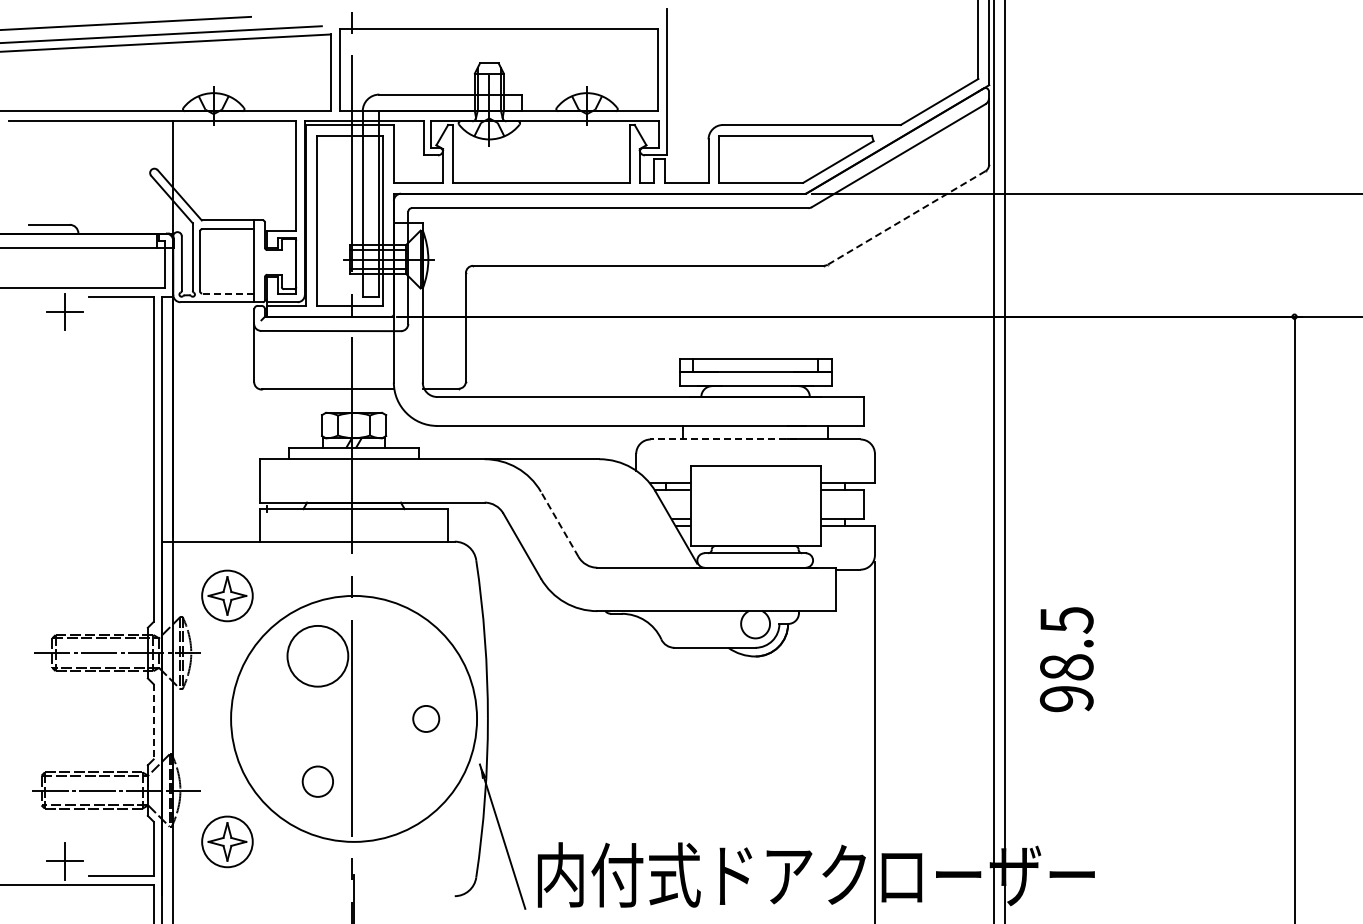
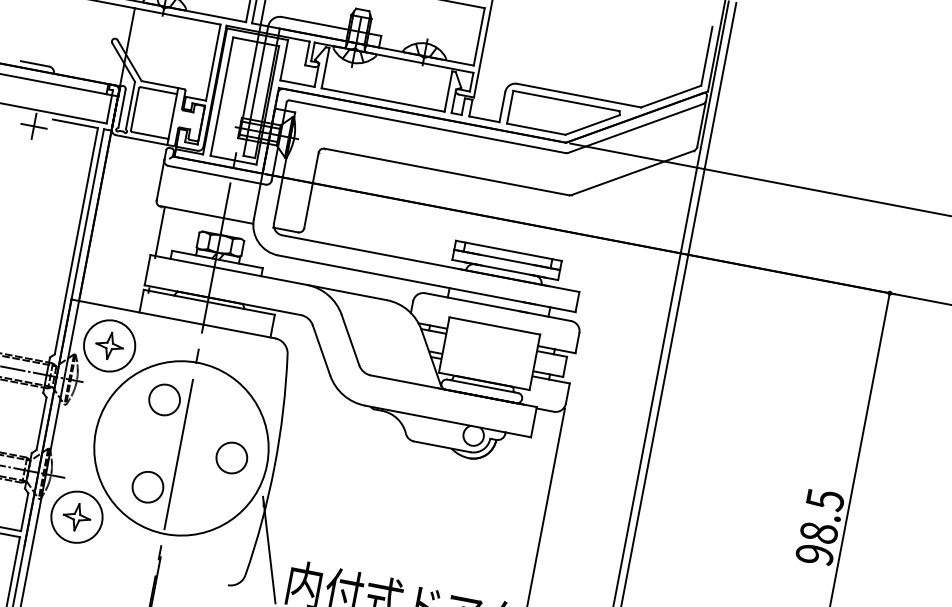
line: (906, 217) -> (632, 172), dashed -> solid
line: (227, 293) -> (149, 135), dashed -> solid
line: (267, 425) -> (160, 232), added
line: (723, 439) -> (475, 302), dashed -> solid
line: (559, 524) -> (350, 340), dashed -> solid
circle: (227, 595) -> (109, 345), size x1.43
circle: (317, 655) -> (164, 399), size x0.71
text: (1066, 659) -> (819, 527), moved
circle: (425, 718) -> (231, 457), size x1.67
line: (153, 721) -> (41, 423), dashed -> solid
circle: (317, 781) -> (147, 487), size x1.43
circle: (227, 841) -> (77, 516), size x1.43

